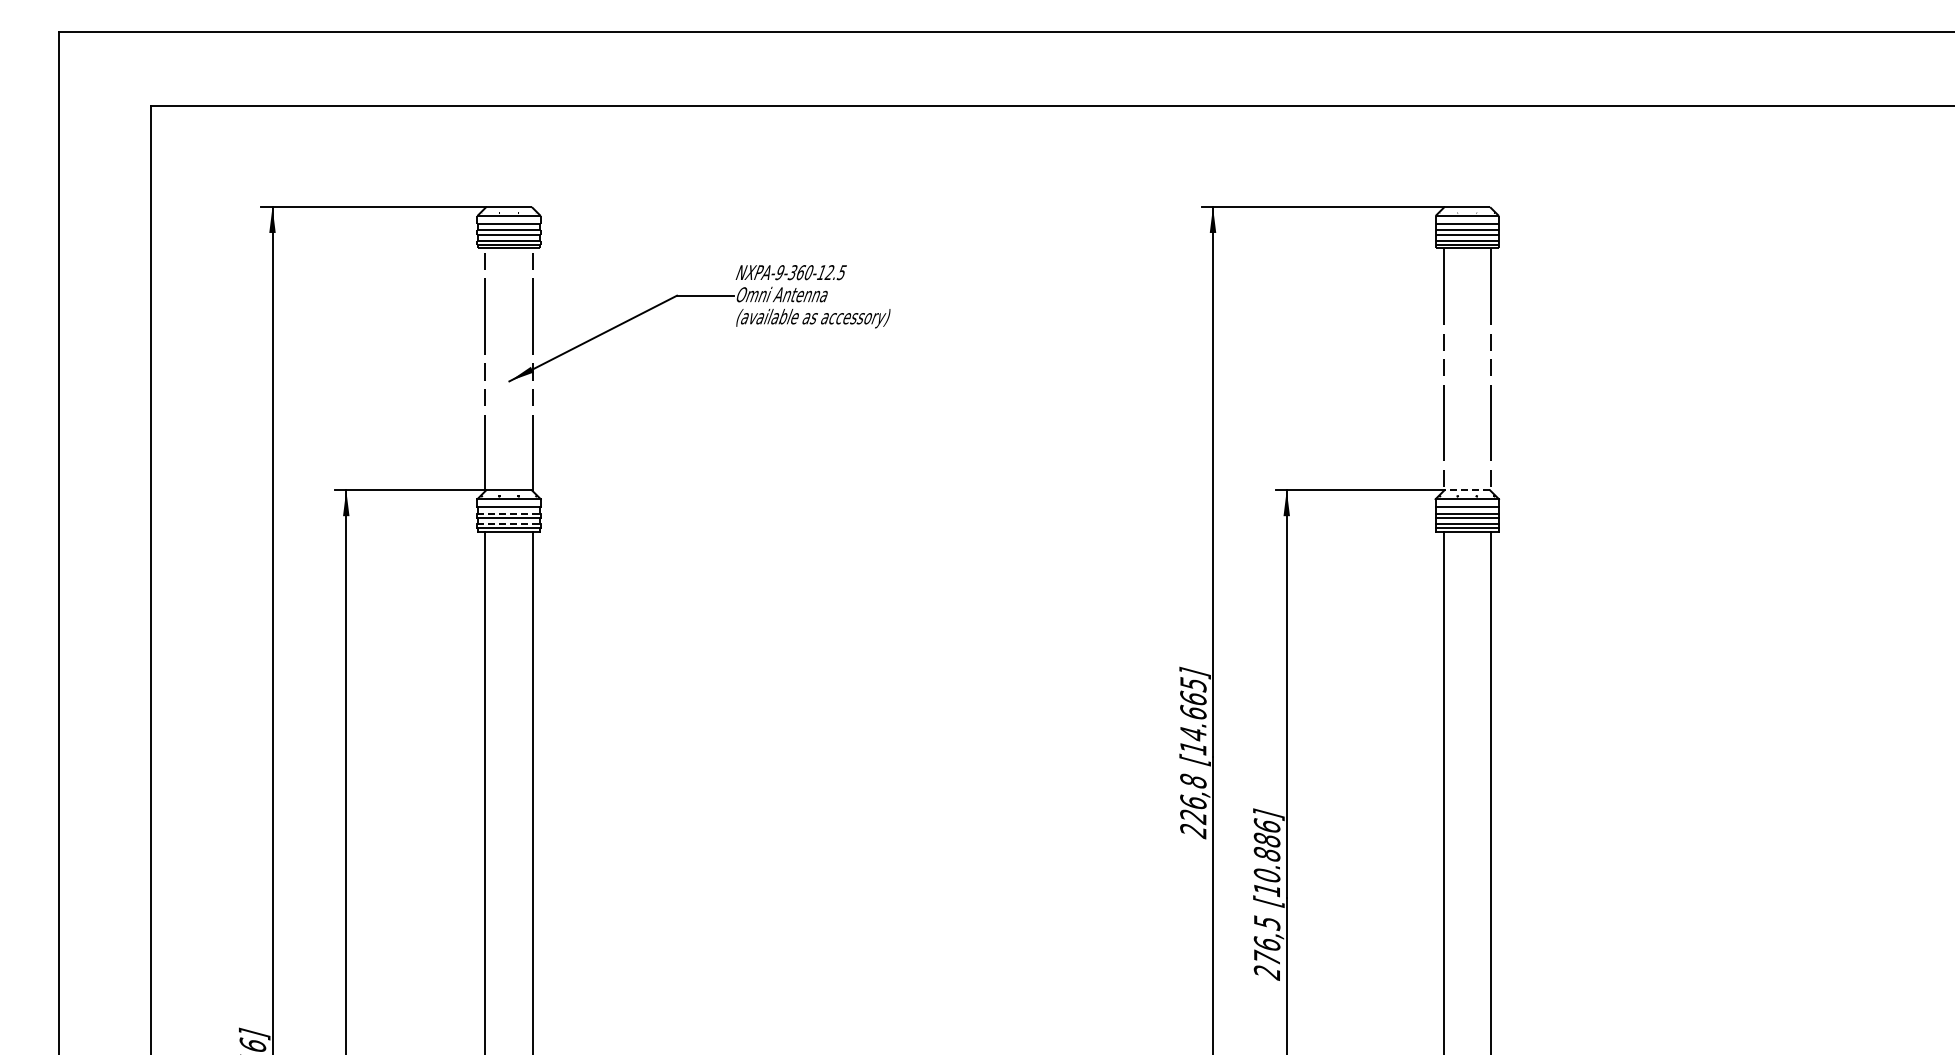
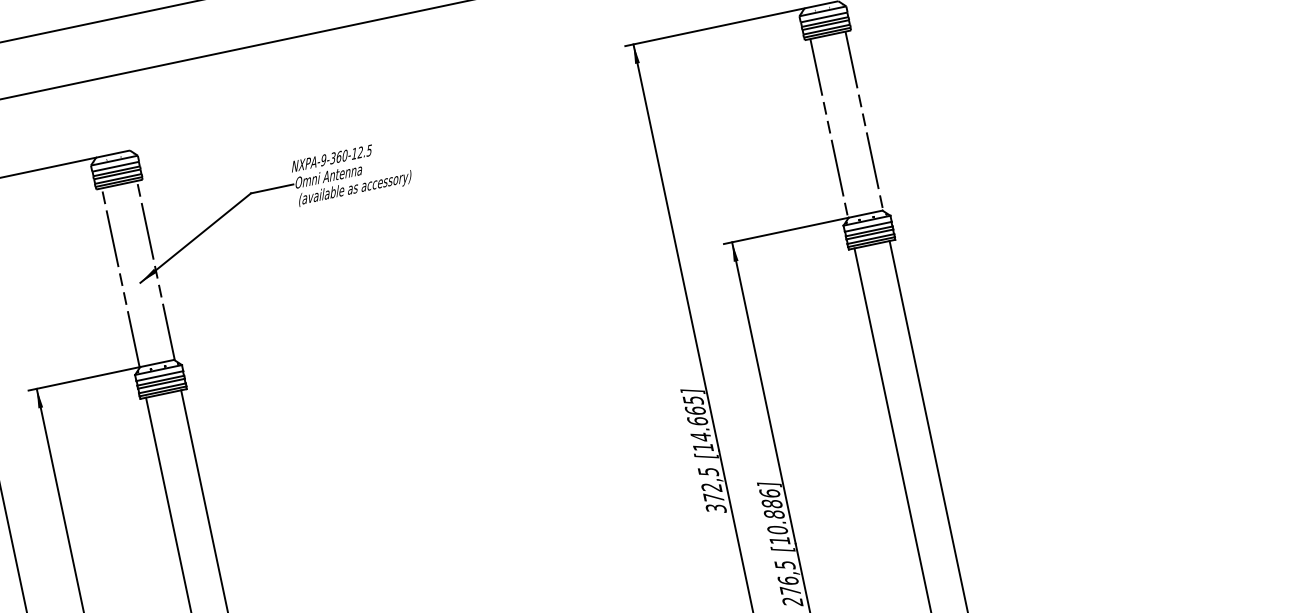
line: (1467, 490) -> (865, 214), dashed -> solid
line: (509, 513) -> (161, 380), dashed -> solid
line: (509, 523) -> (162, 387), dashed -> solid
text: (1193, 806) -> (712, 490), 226,8 -> 372,5

